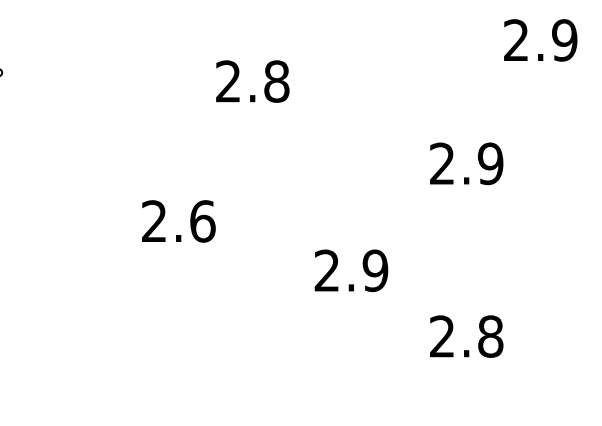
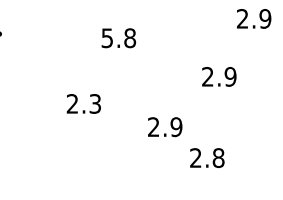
text: (226, 82) -> (106, 38), 2.8 -> 5.8
text: (203, 220) -> (95, 103), 2.6 -> 2.3
text: (467, 335) -> (207, 157), moved

